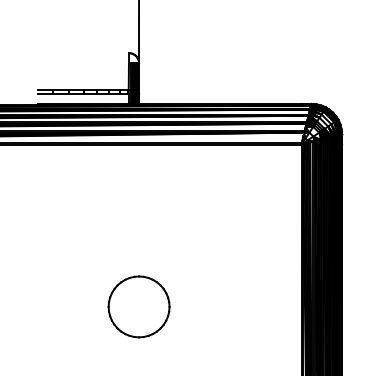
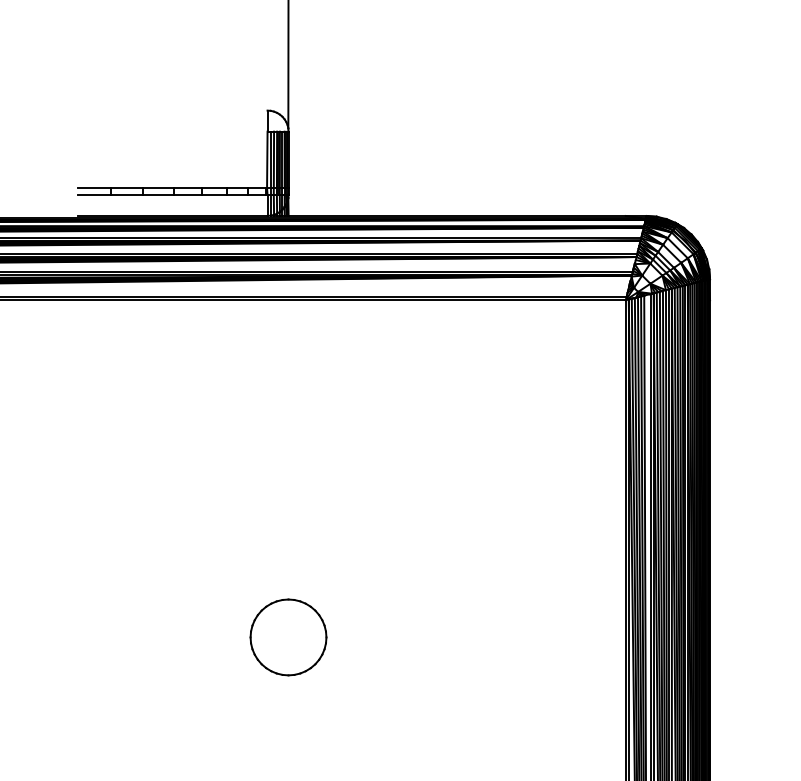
part: (138, 306) -> (287, 636), size x0.6

